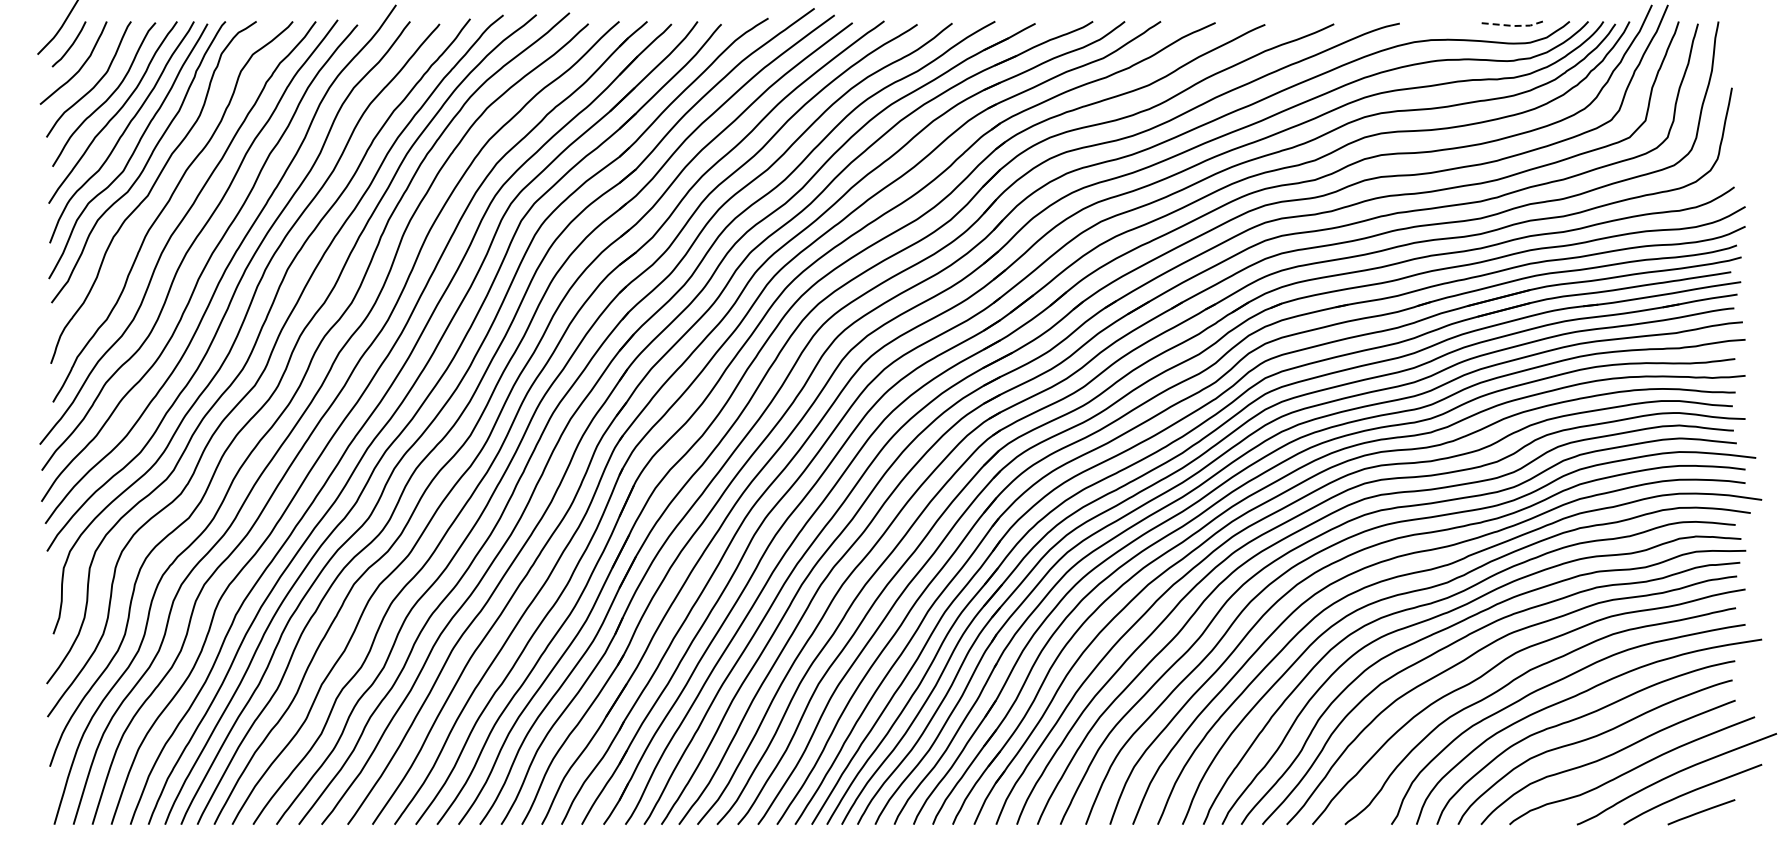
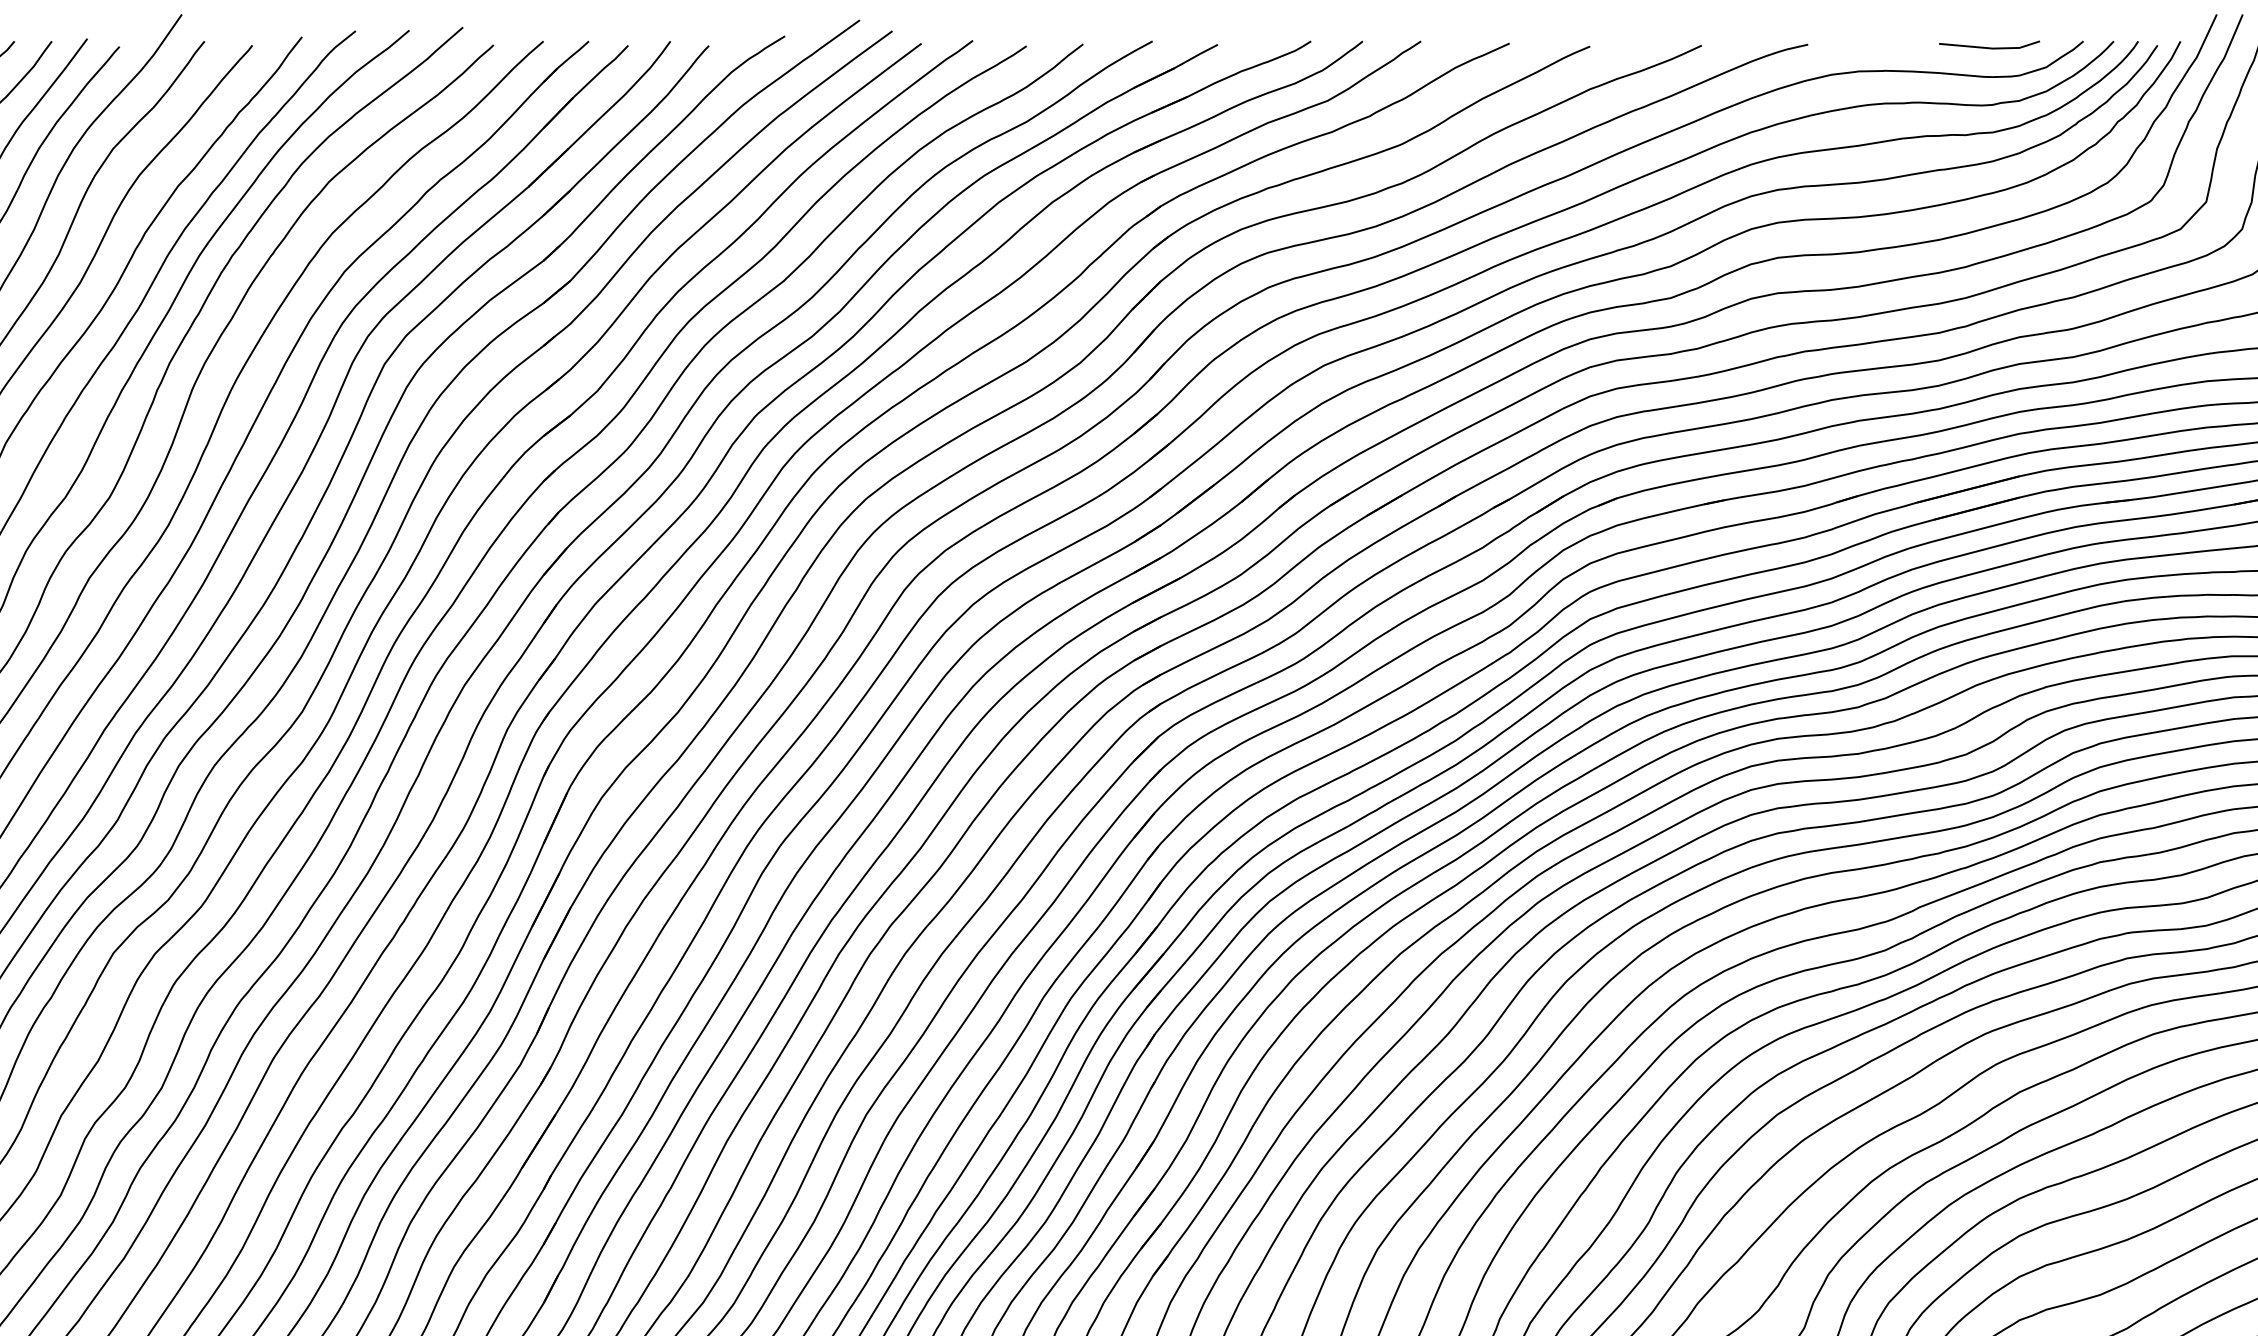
line: (1512, 25) -> (1990, 47), dashed -> solid

